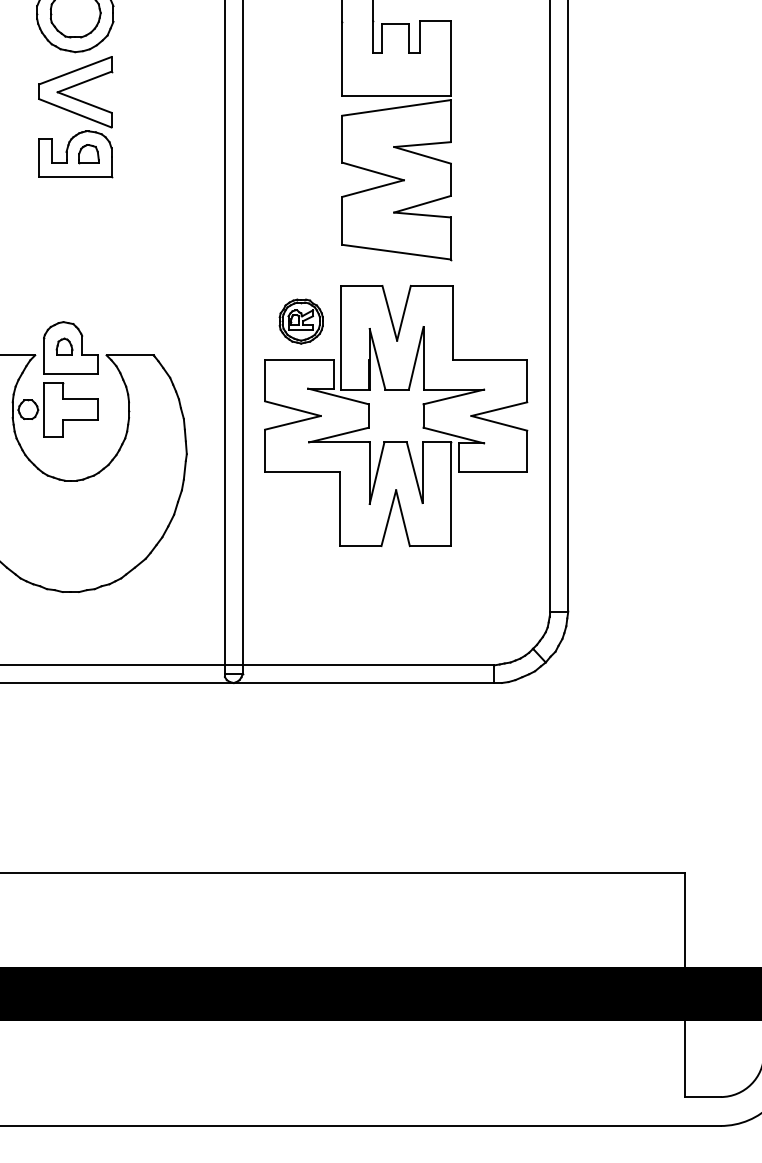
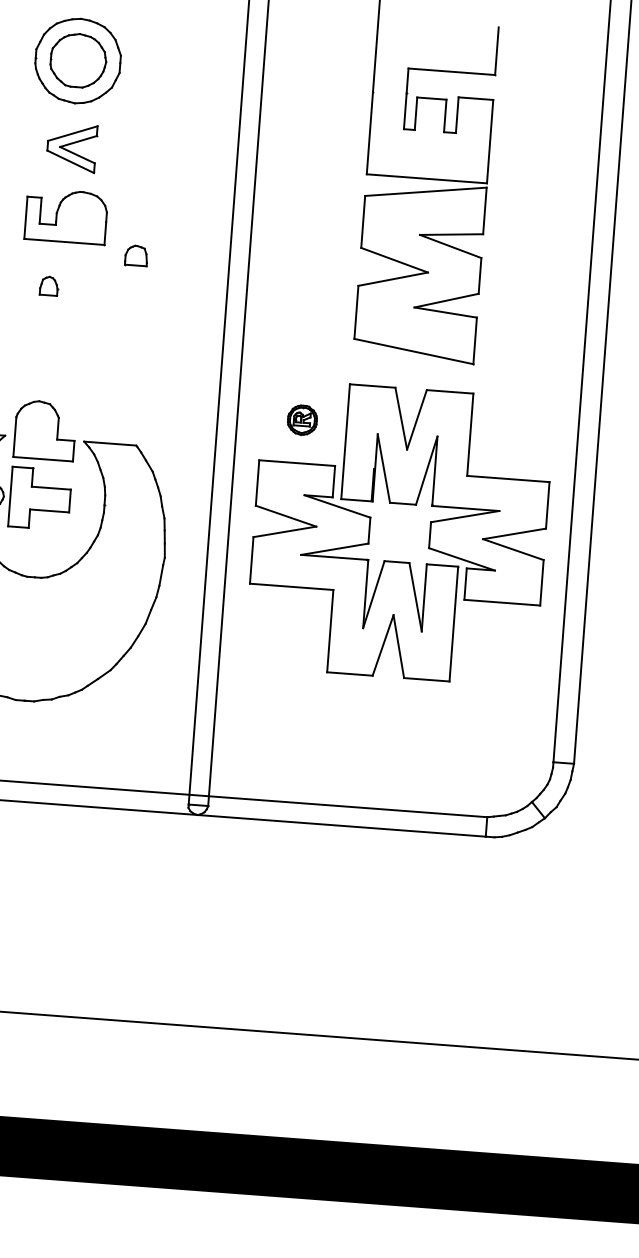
part: (75, 92) -> (71, 148), size x0.6
part: (88, 154) -> (135, 256), moved
part: (300, 321) -> (301, 420), size x0.6
part: (64, 346) -> (49, 285), moved

